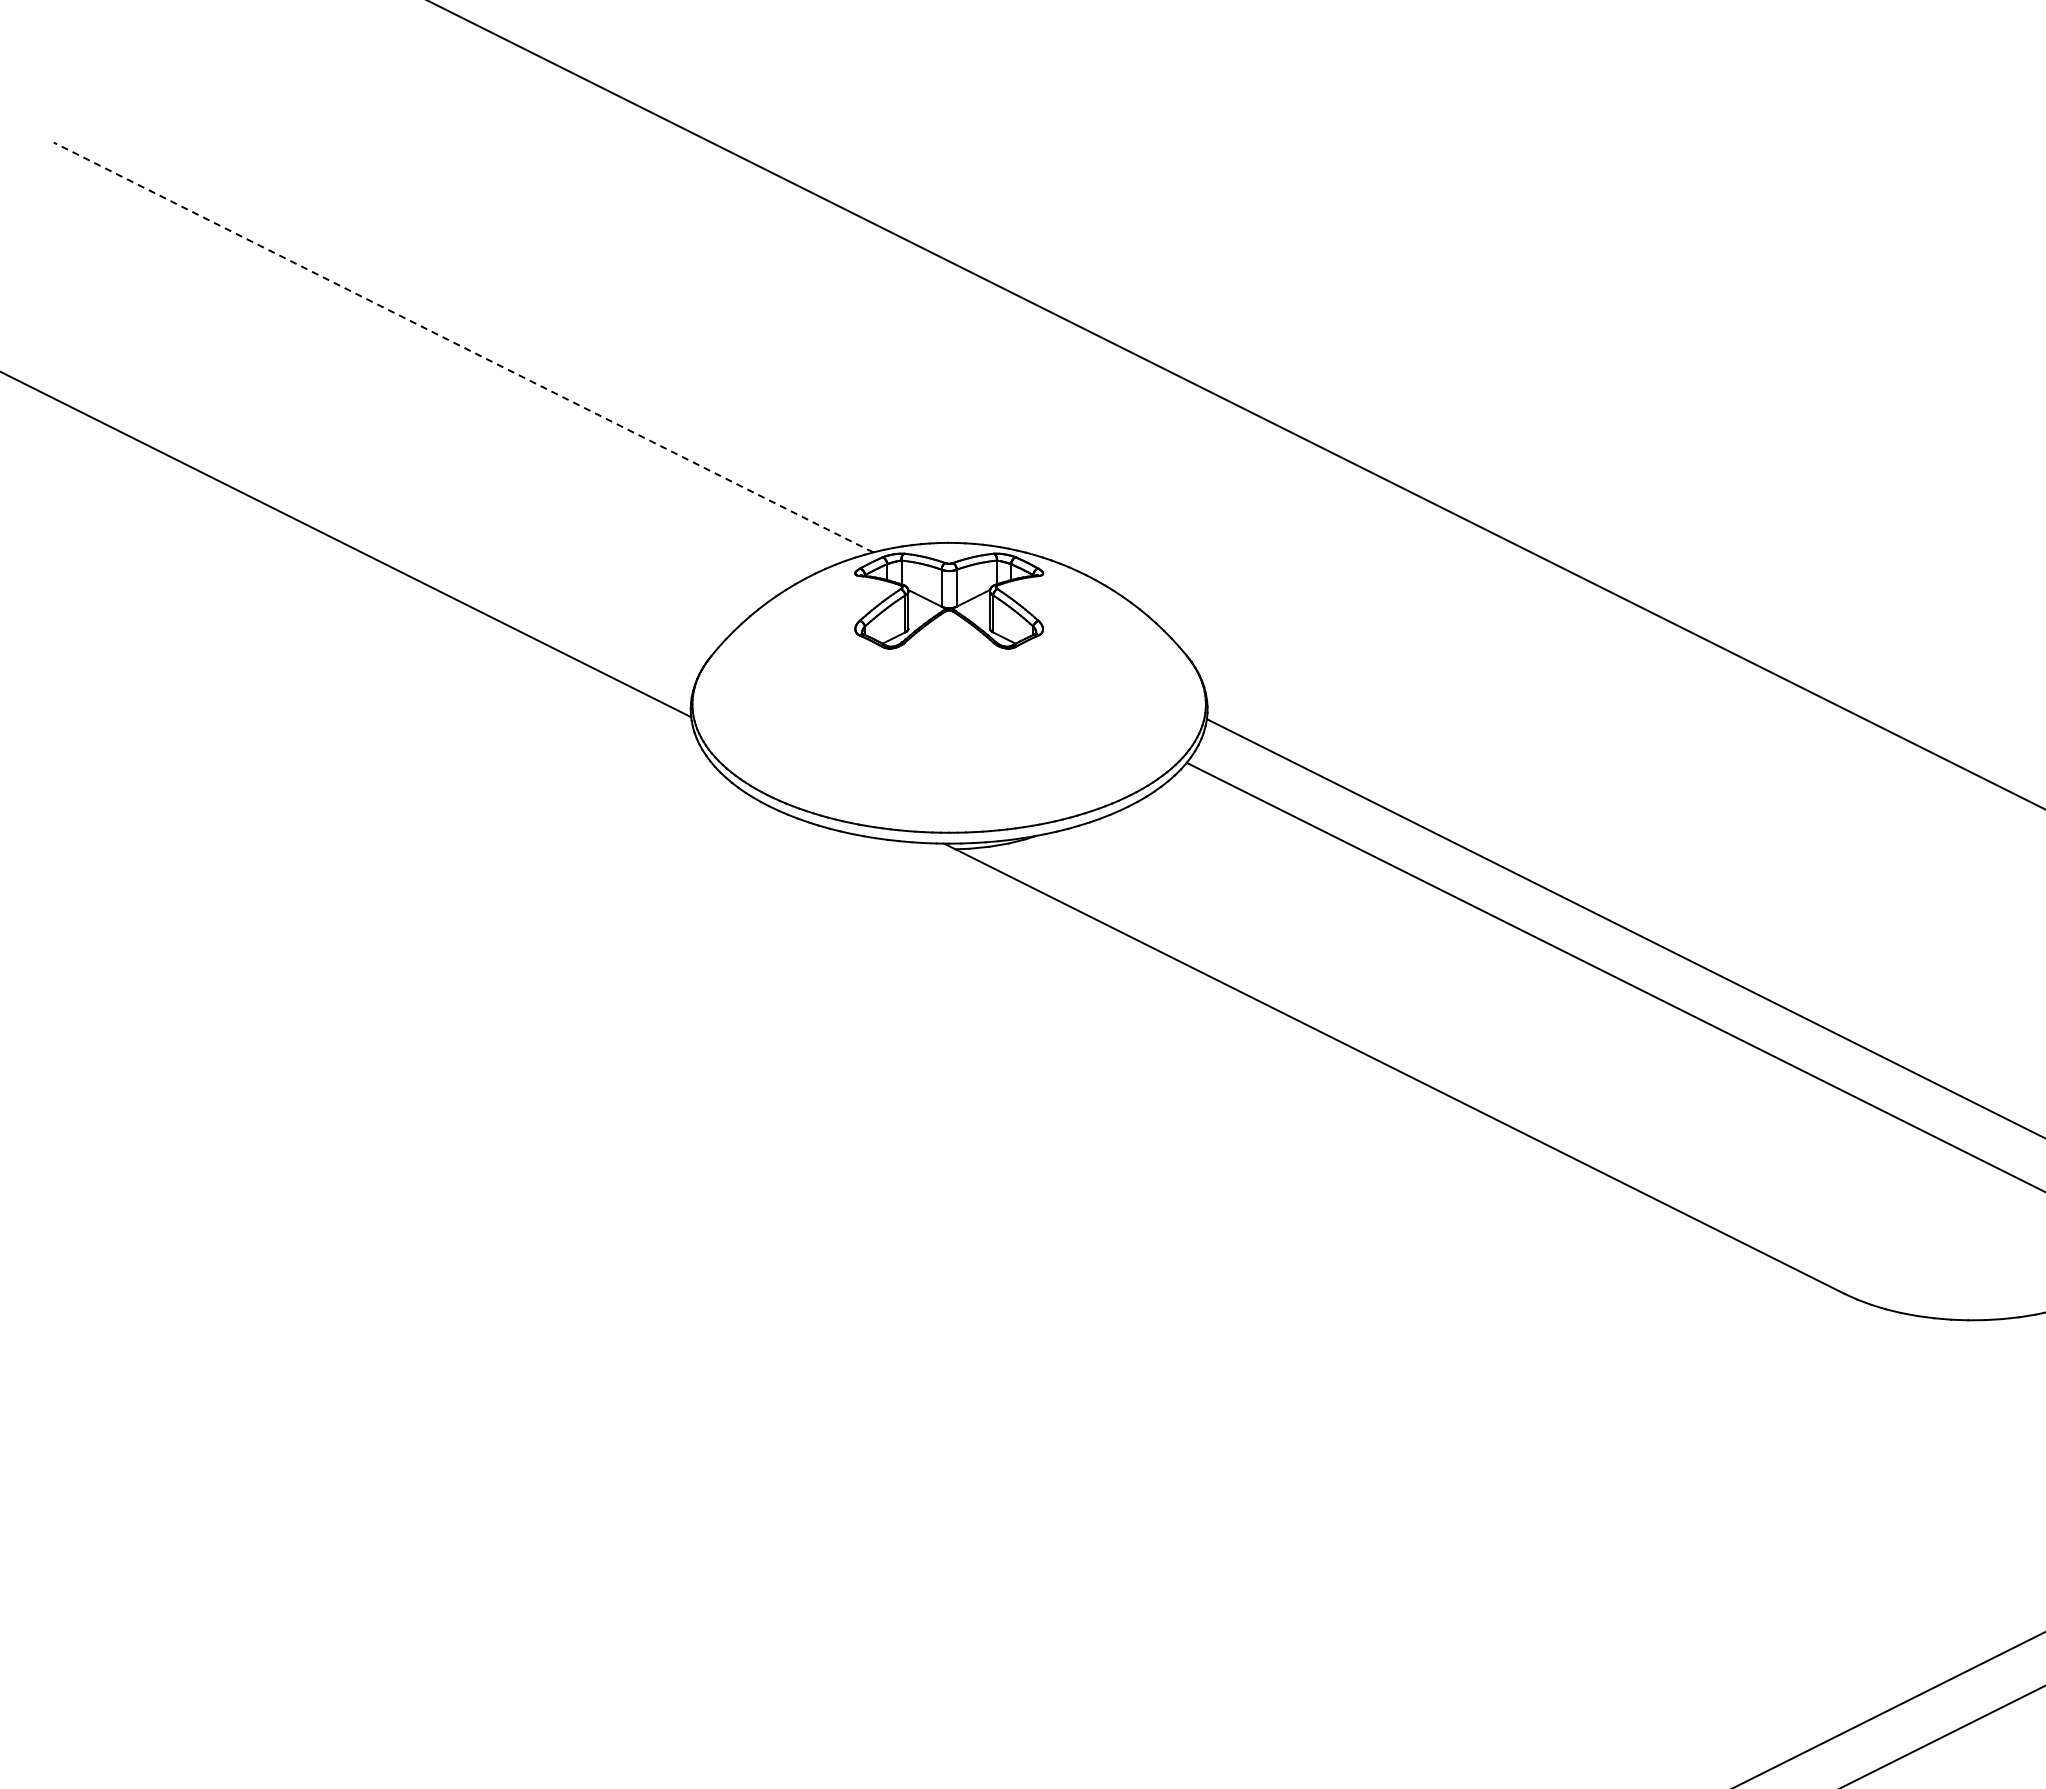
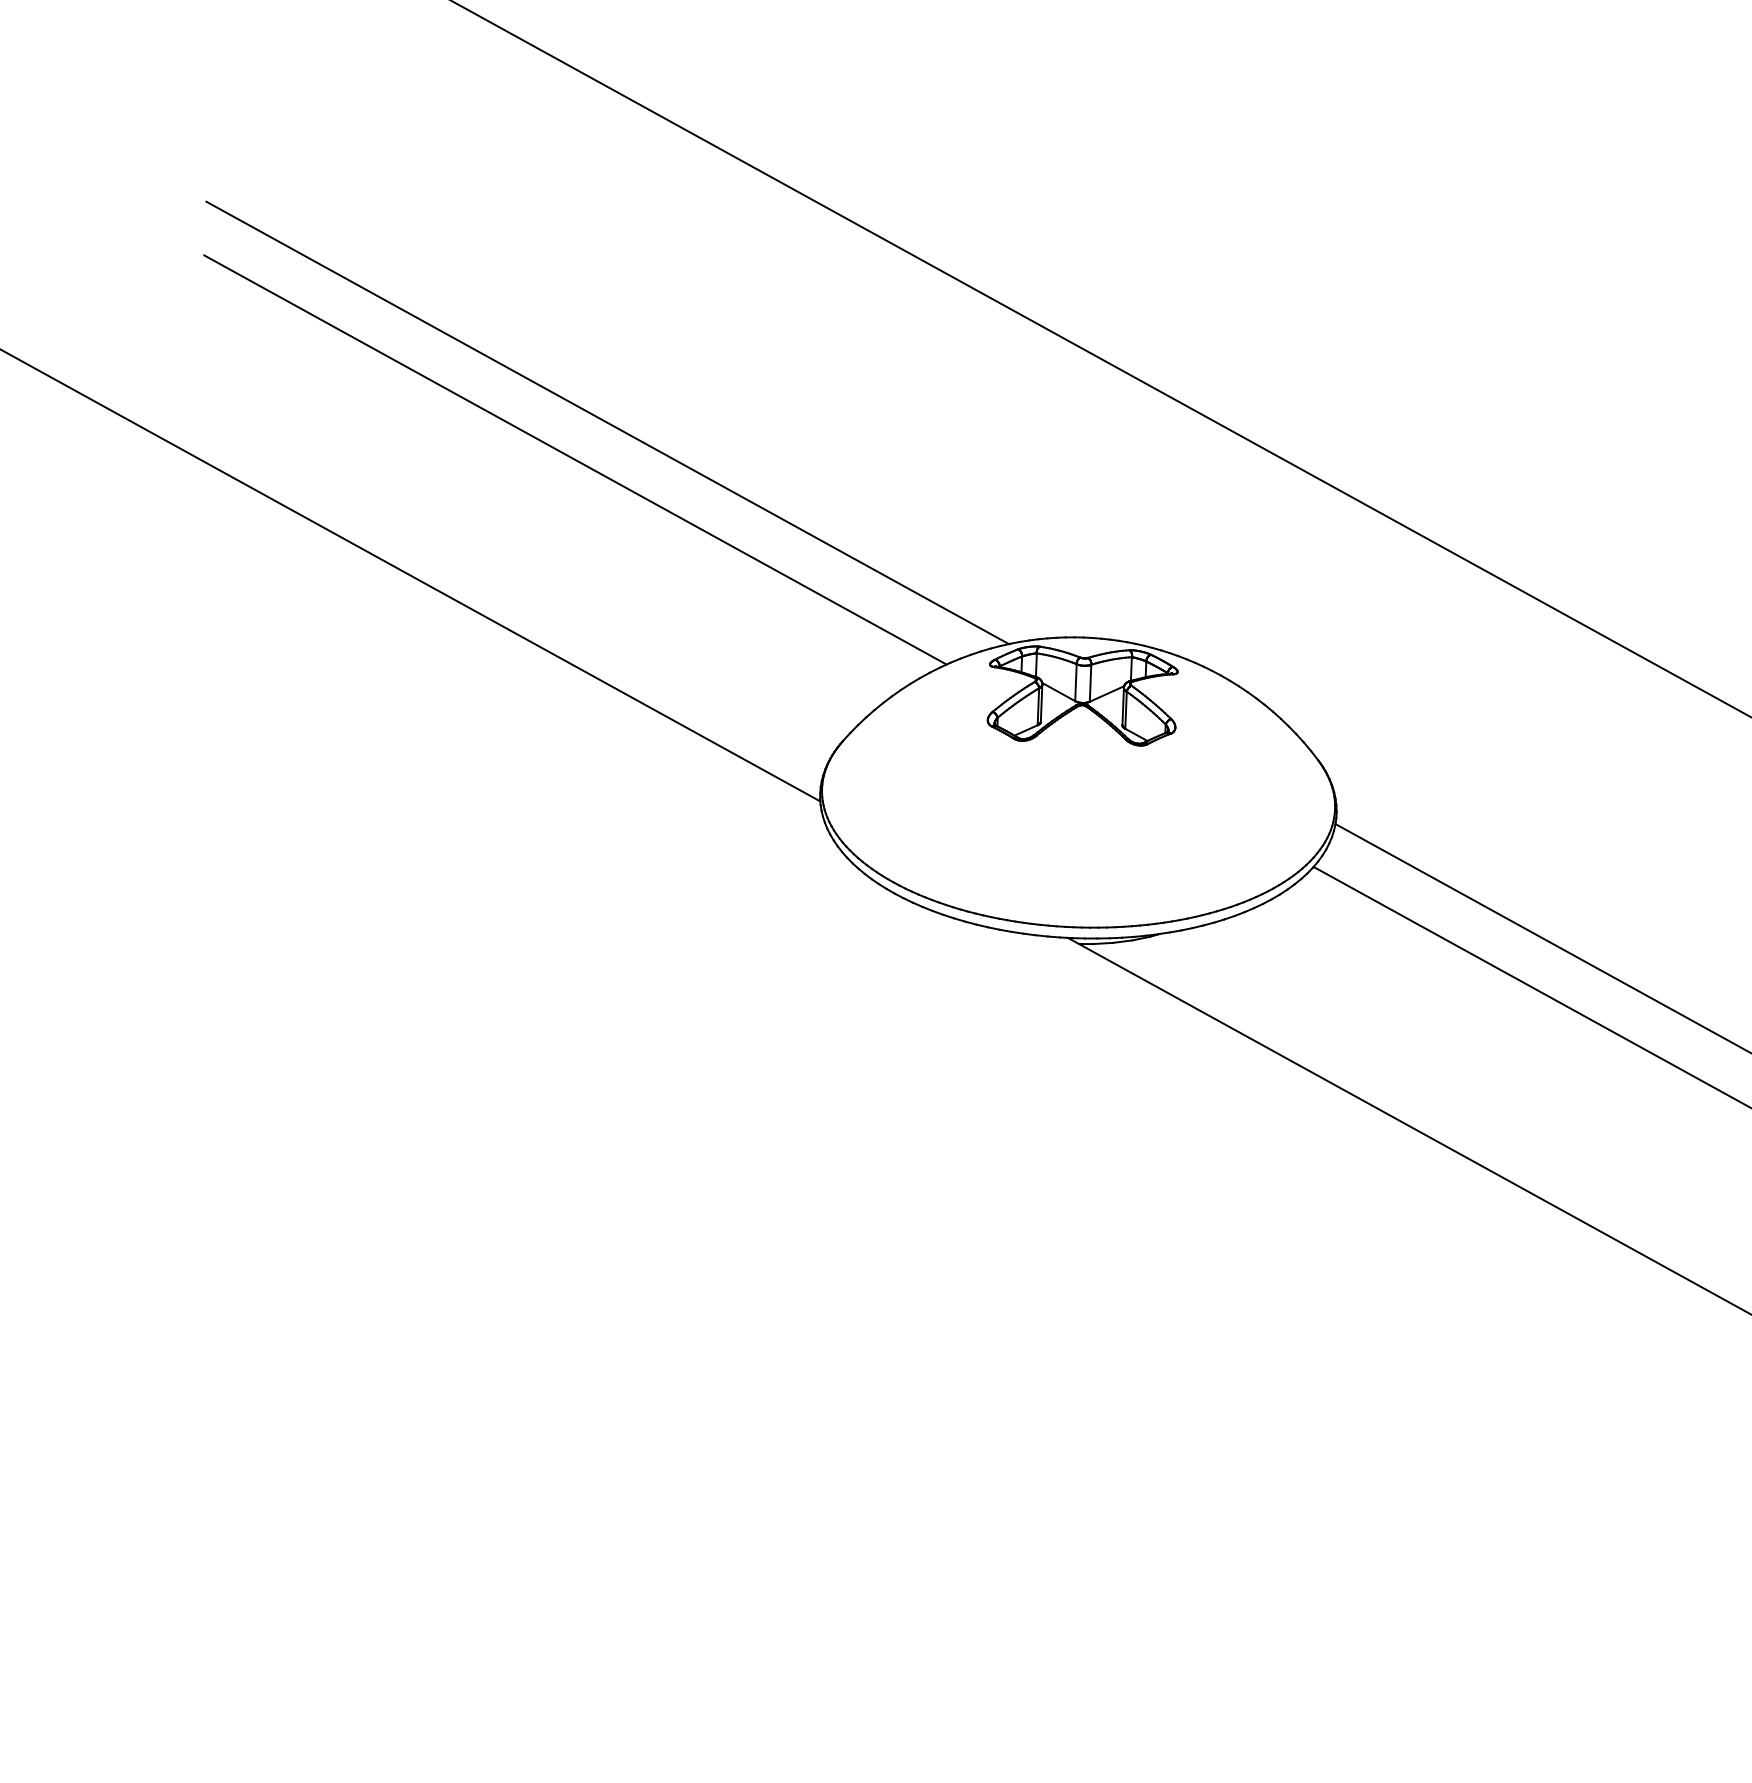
line: (463, 347) -> (607, 422), dashed -> solid
line: (432, 385) -> (575, 459), added

